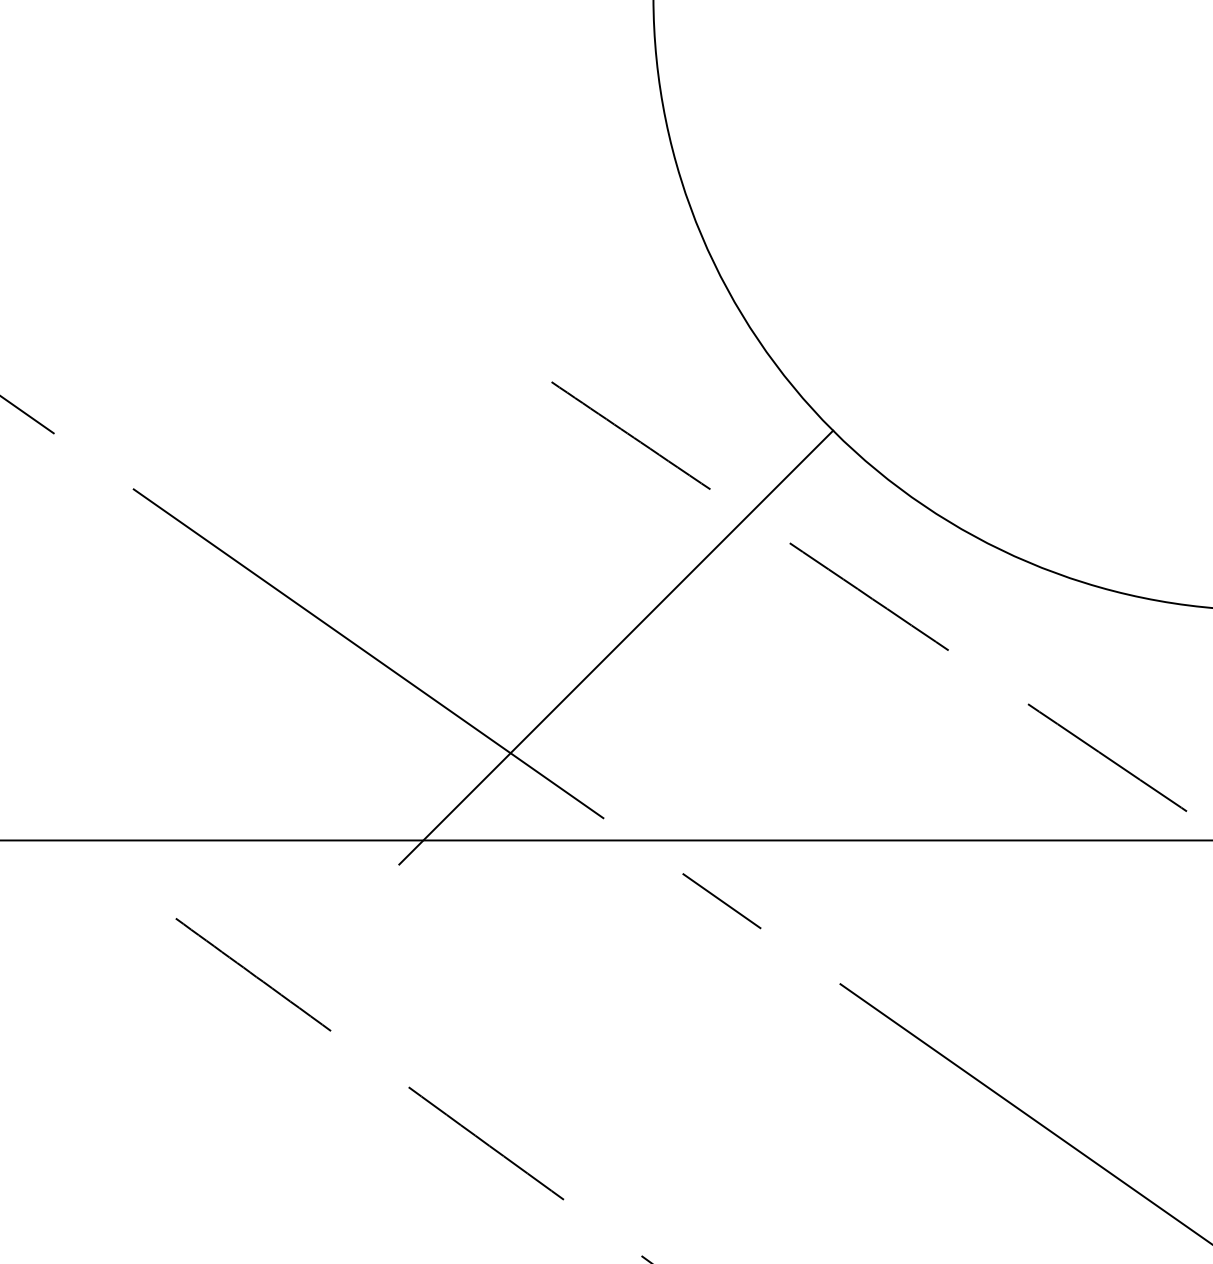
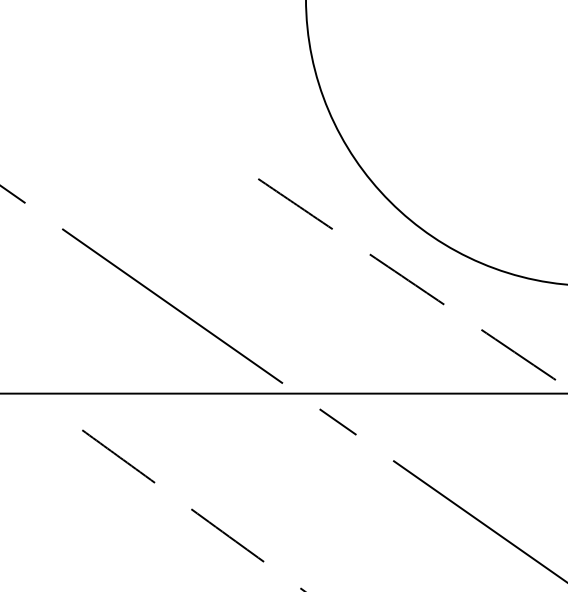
line: (616, 645) -> (288, 302), removed

